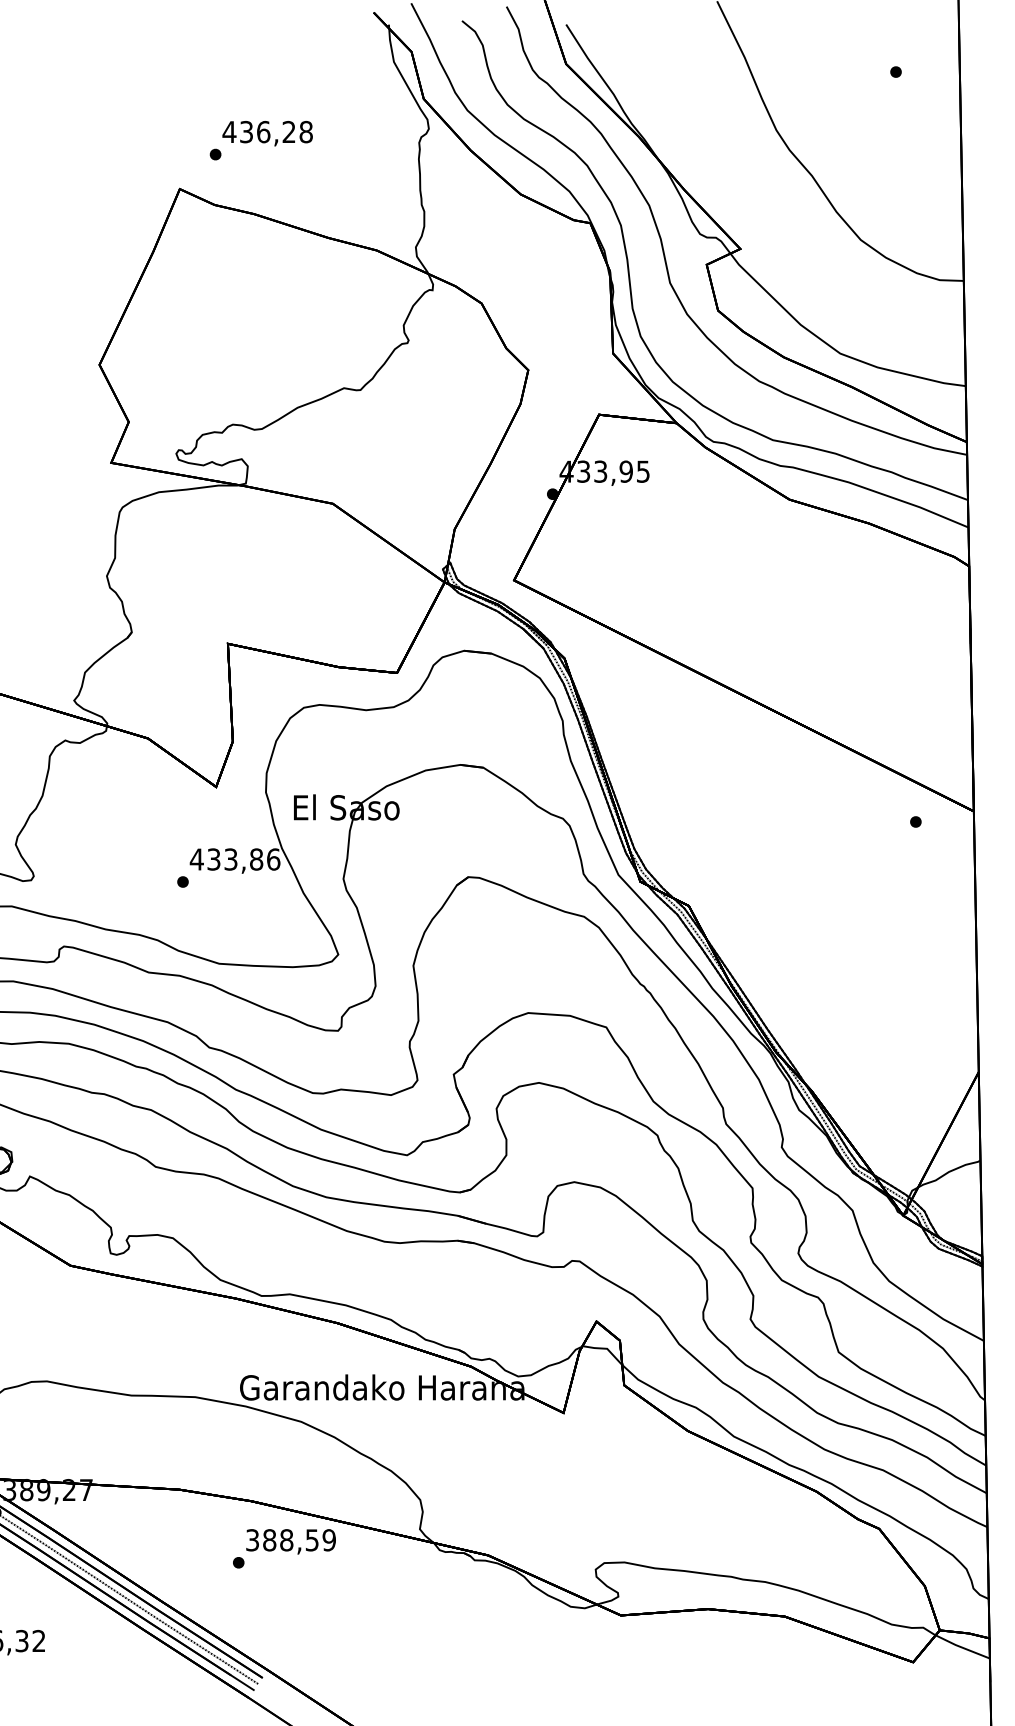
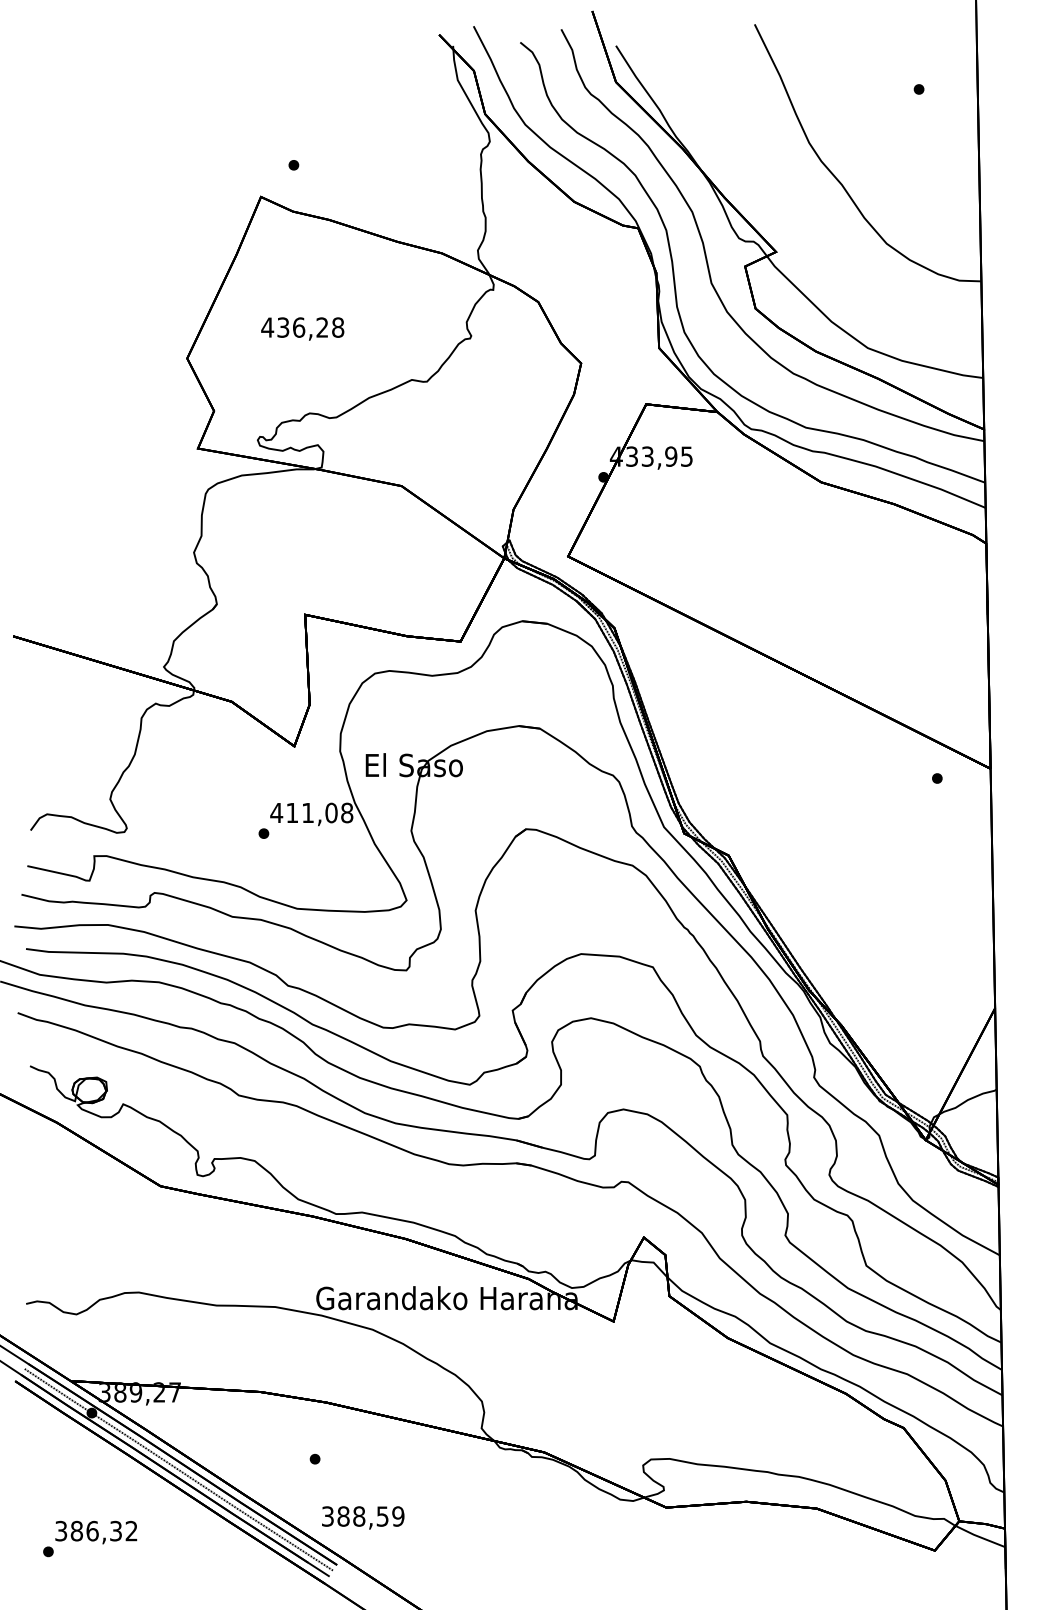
text: (267, 133) -> (302, 328), moved
text: (243, 858) -> (319, 812), 433,86 -> 411,08
text: (291, 1541) -> (363, 1517), moved

